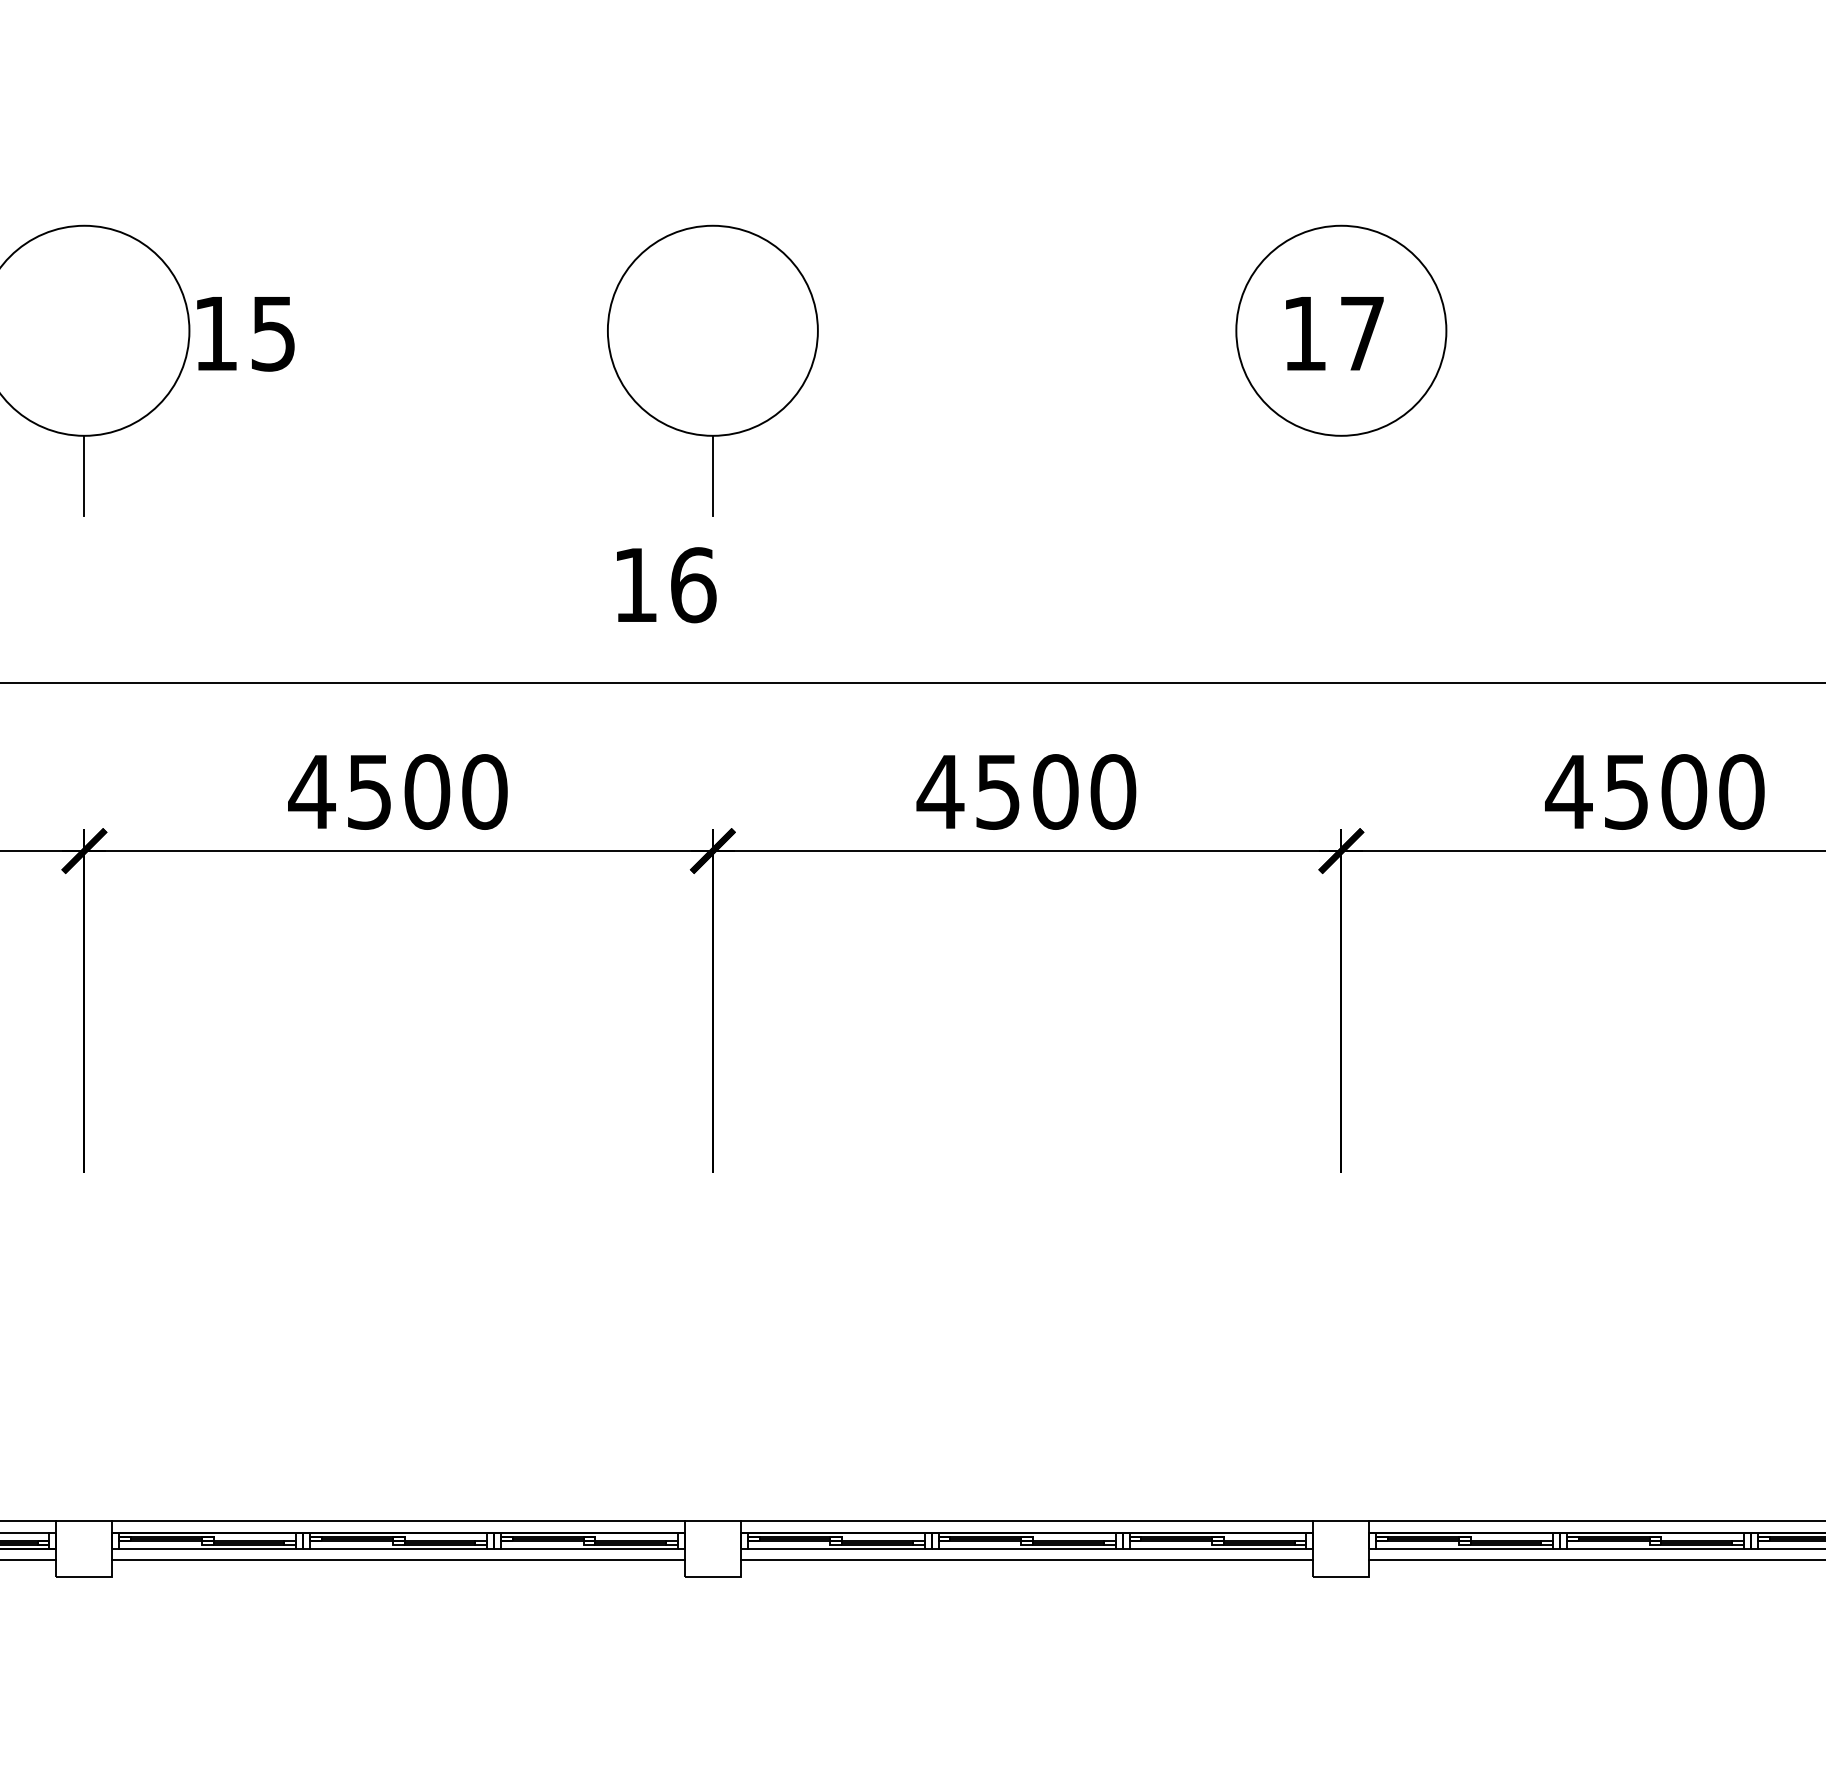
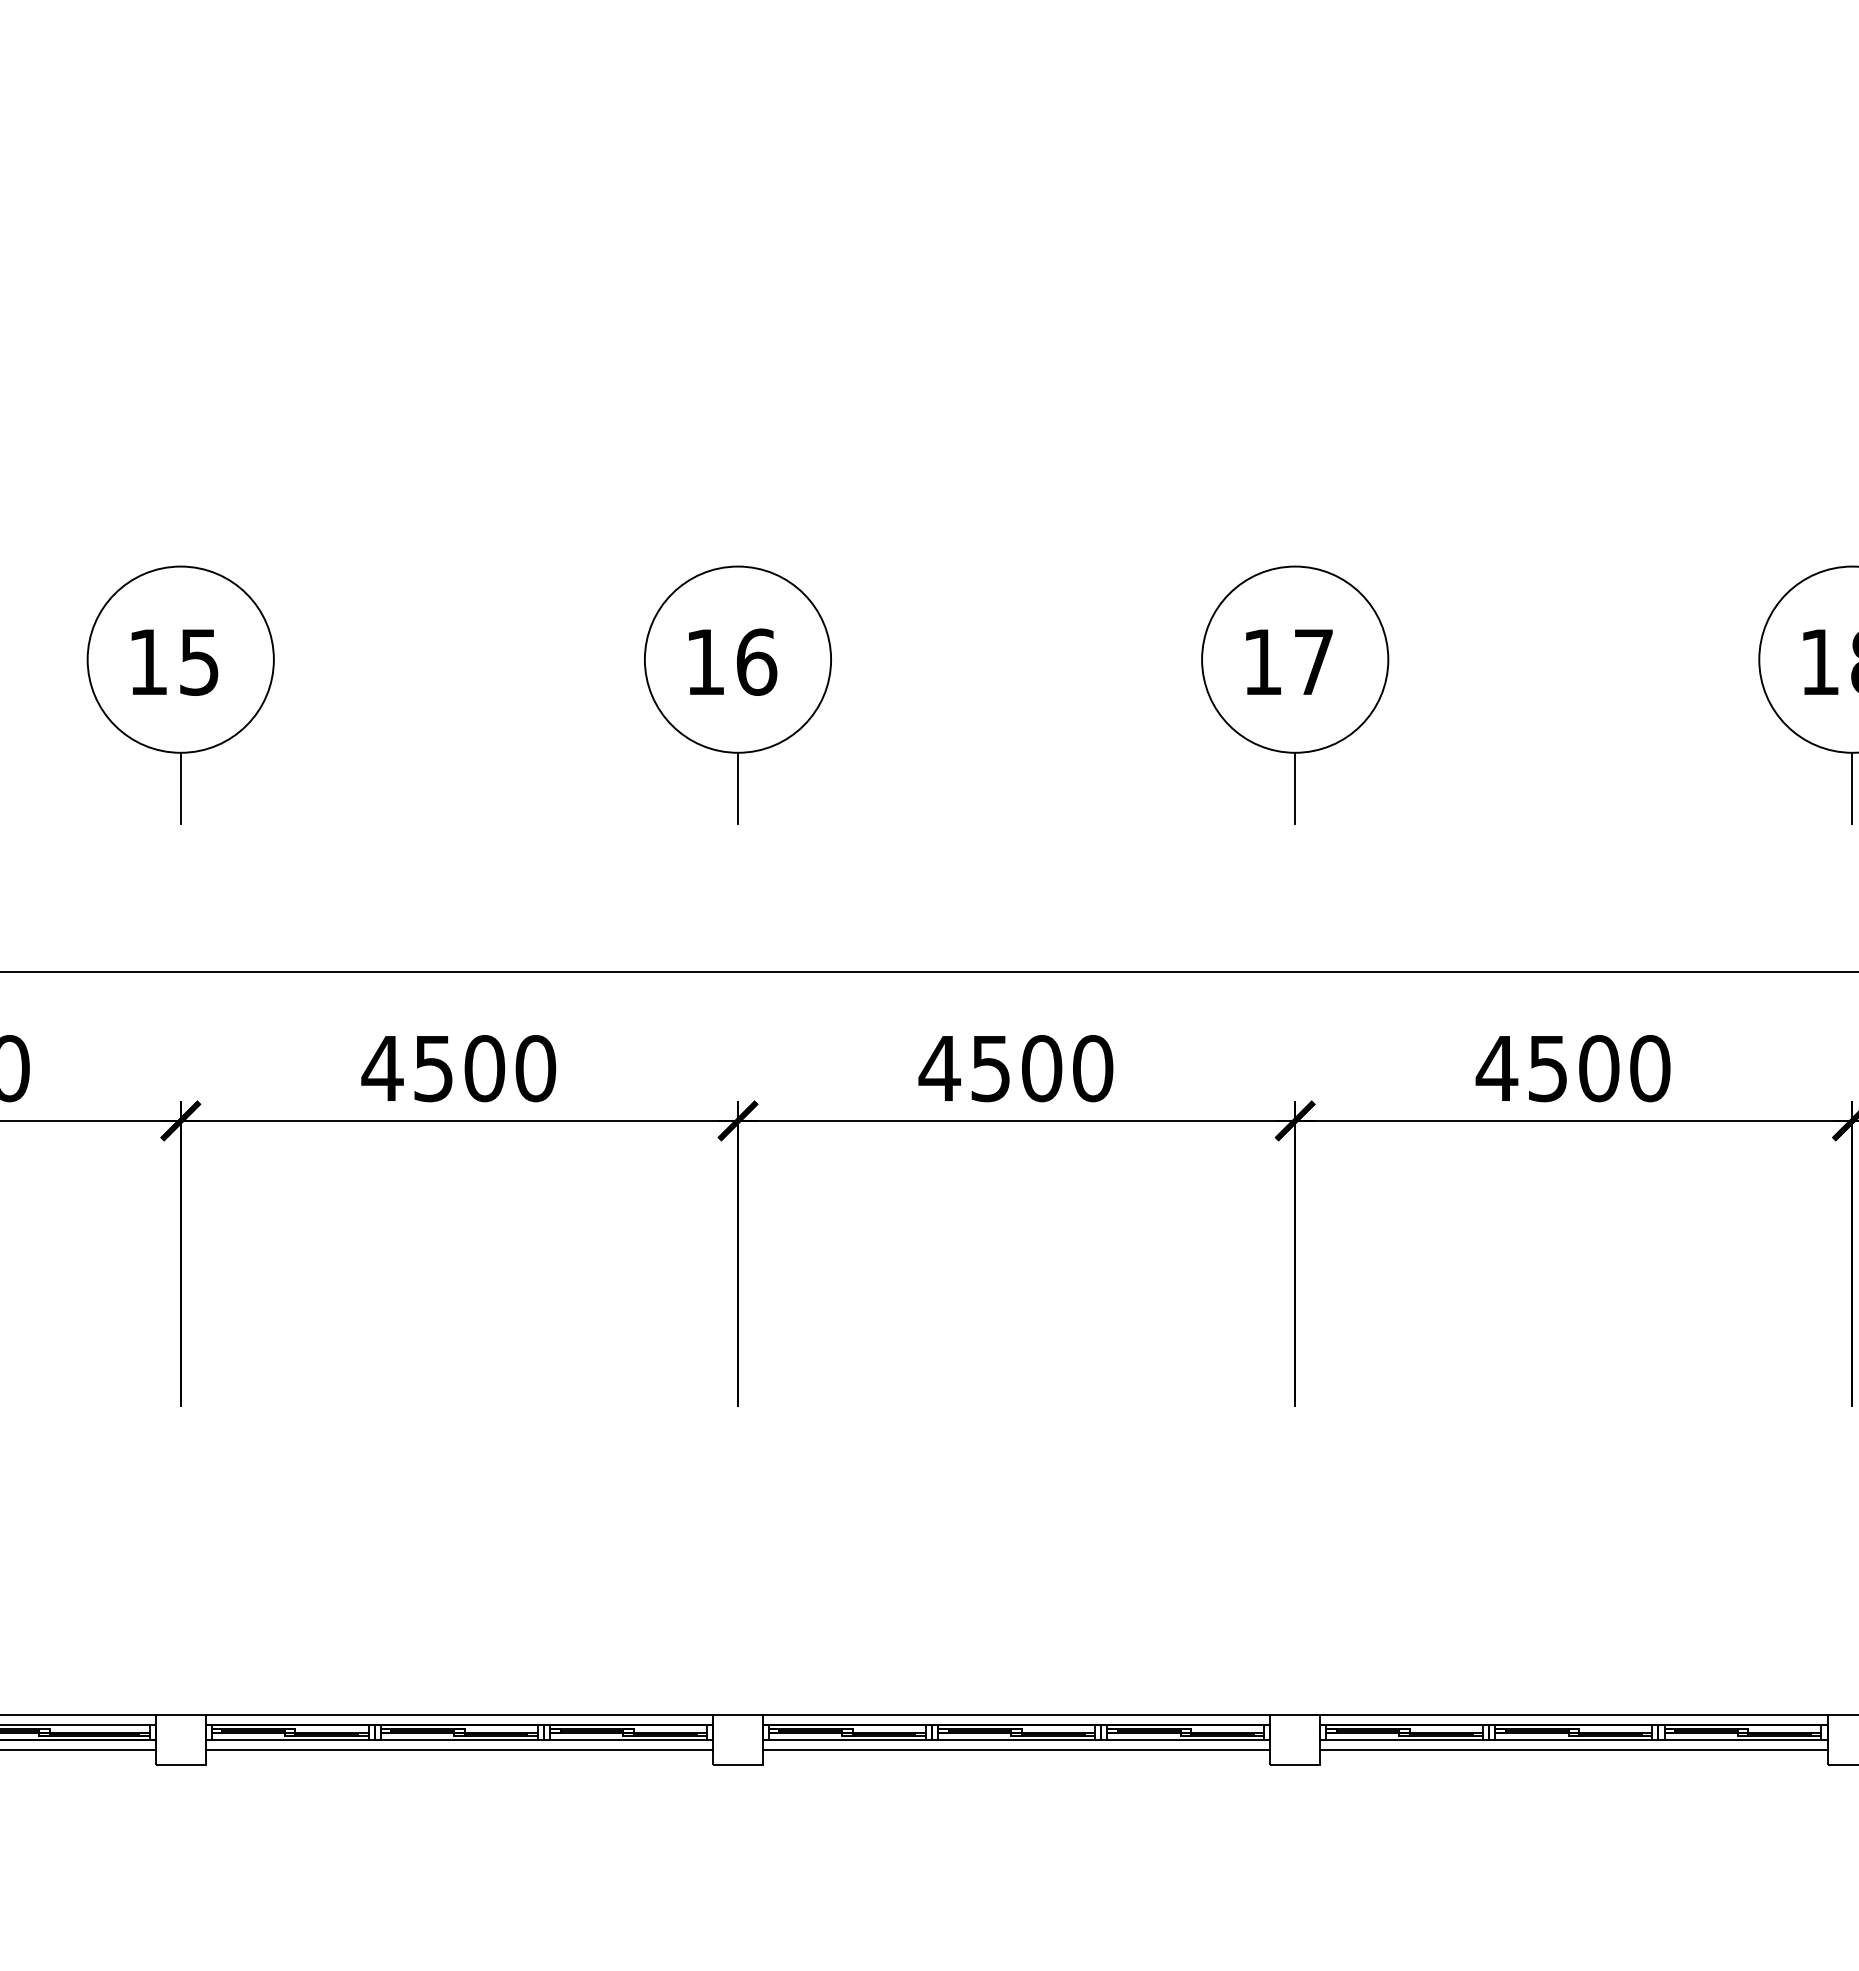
text: (245, 333) -> (174, 662), moved
line: (1341, 474) -> (1295, 787), added
text: (667, 584) -> (733, 661), moved

